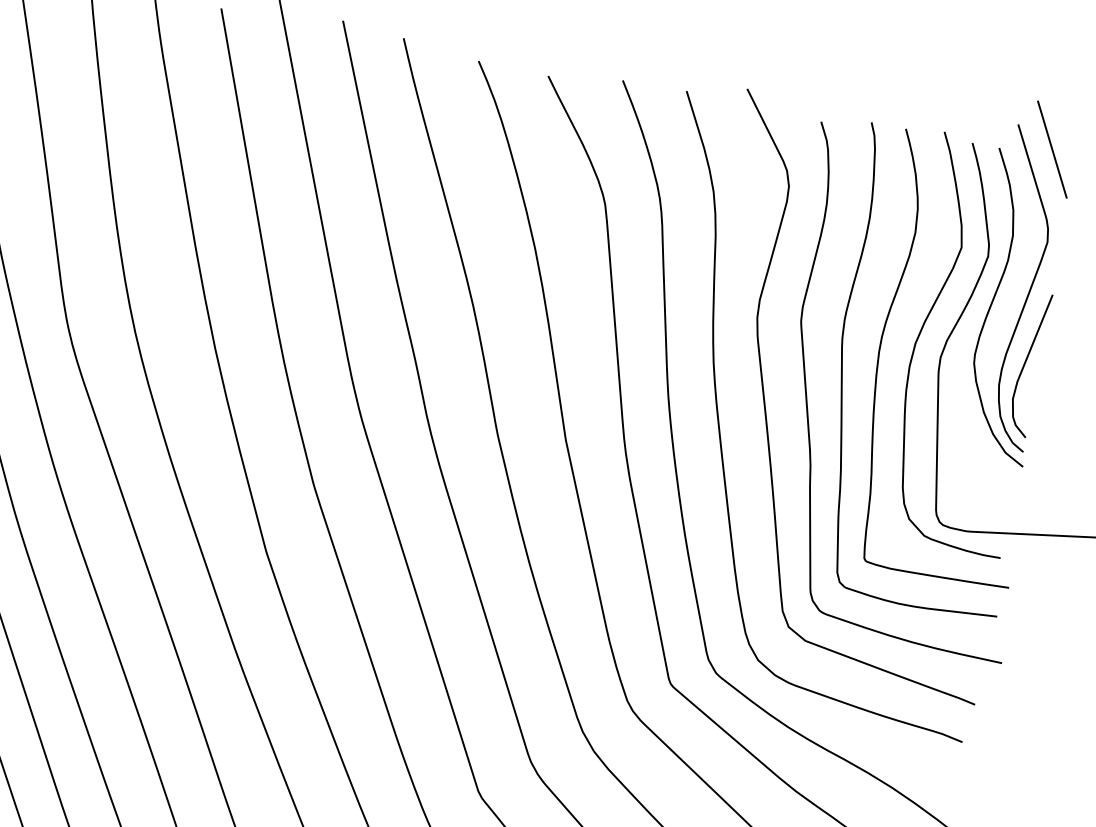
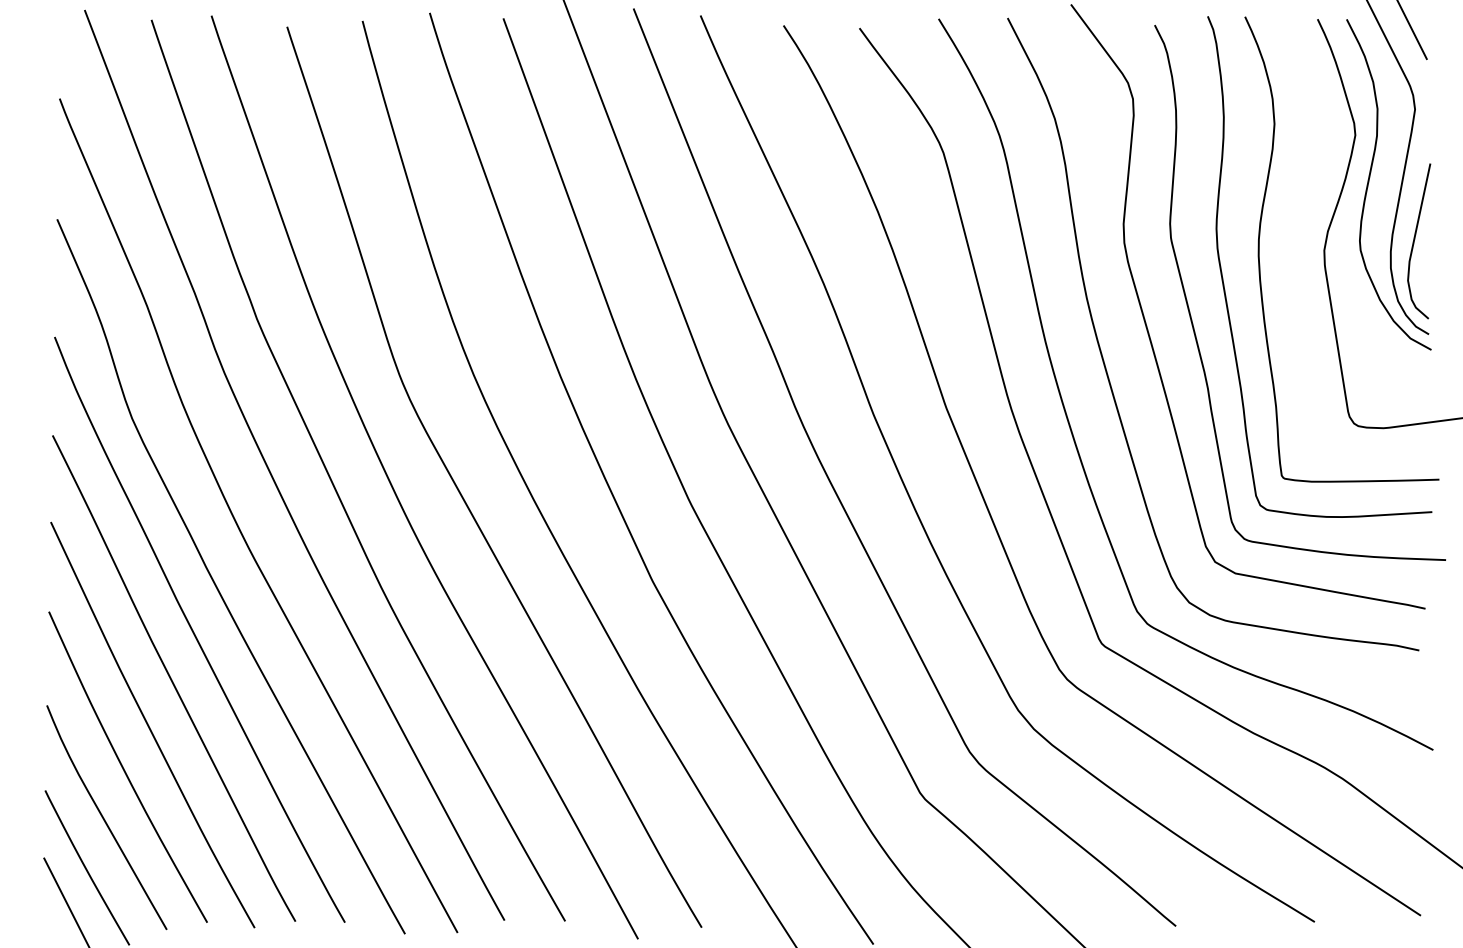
curve: (924, 325) -> (1301, 219), removed

